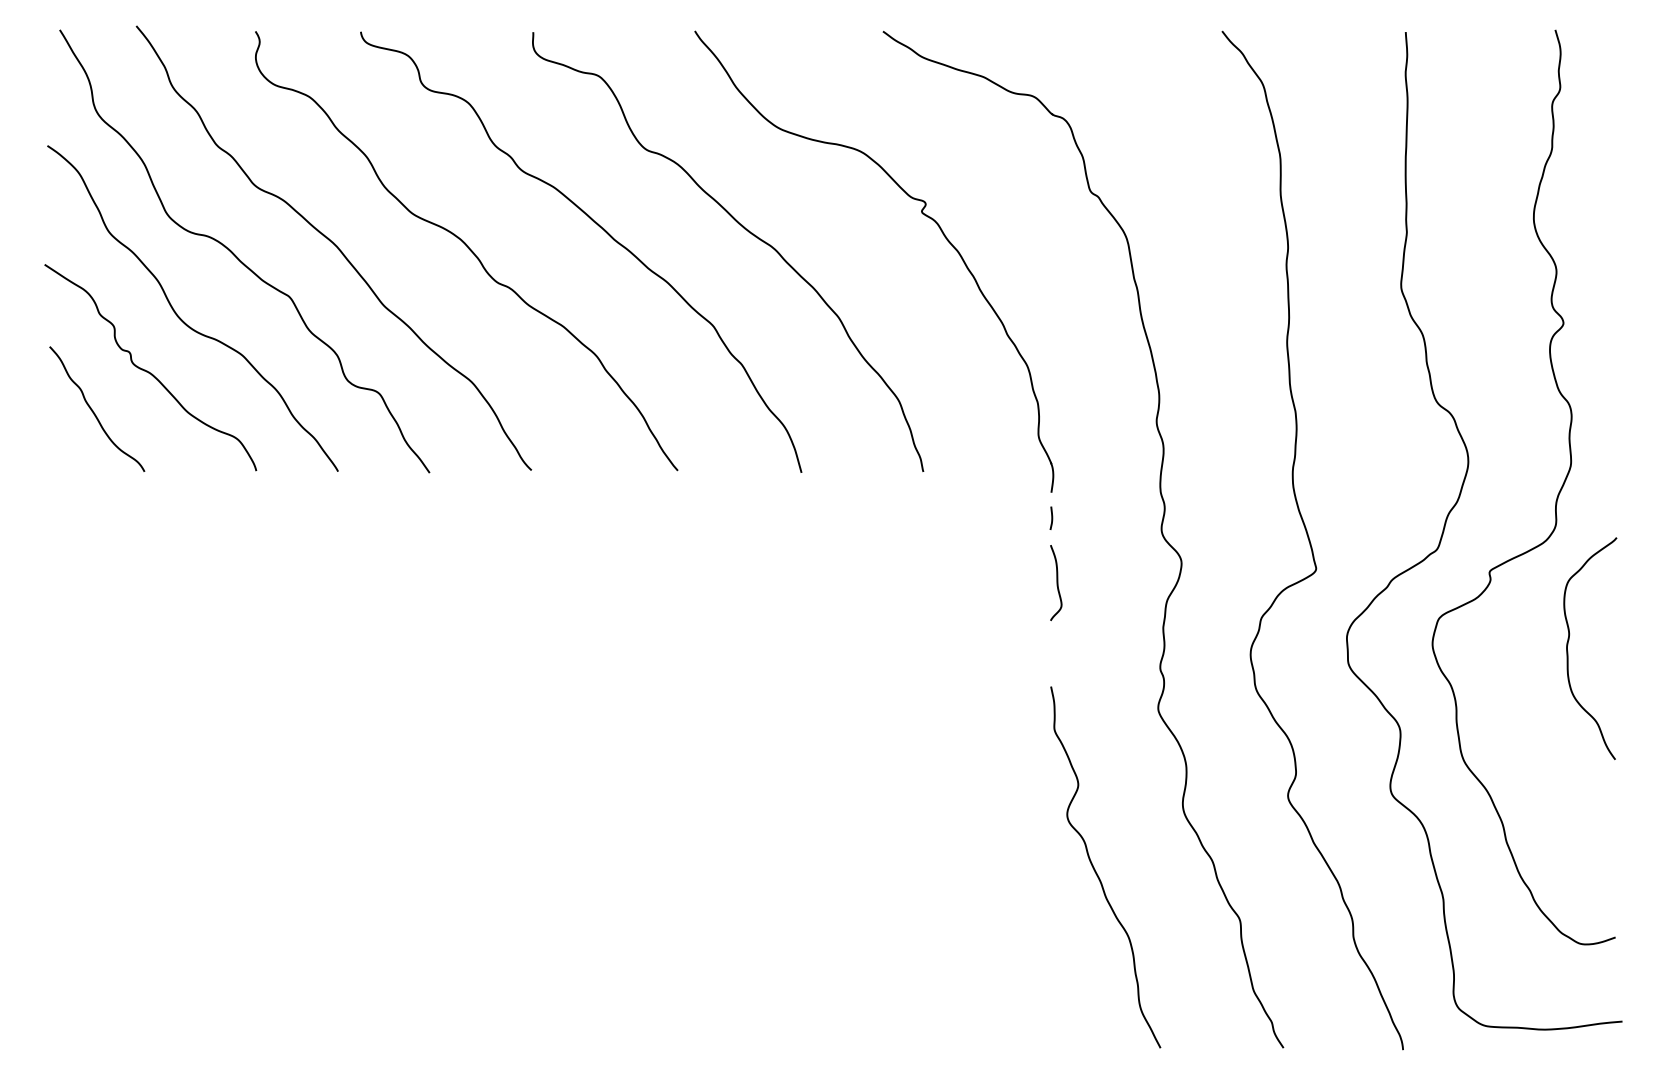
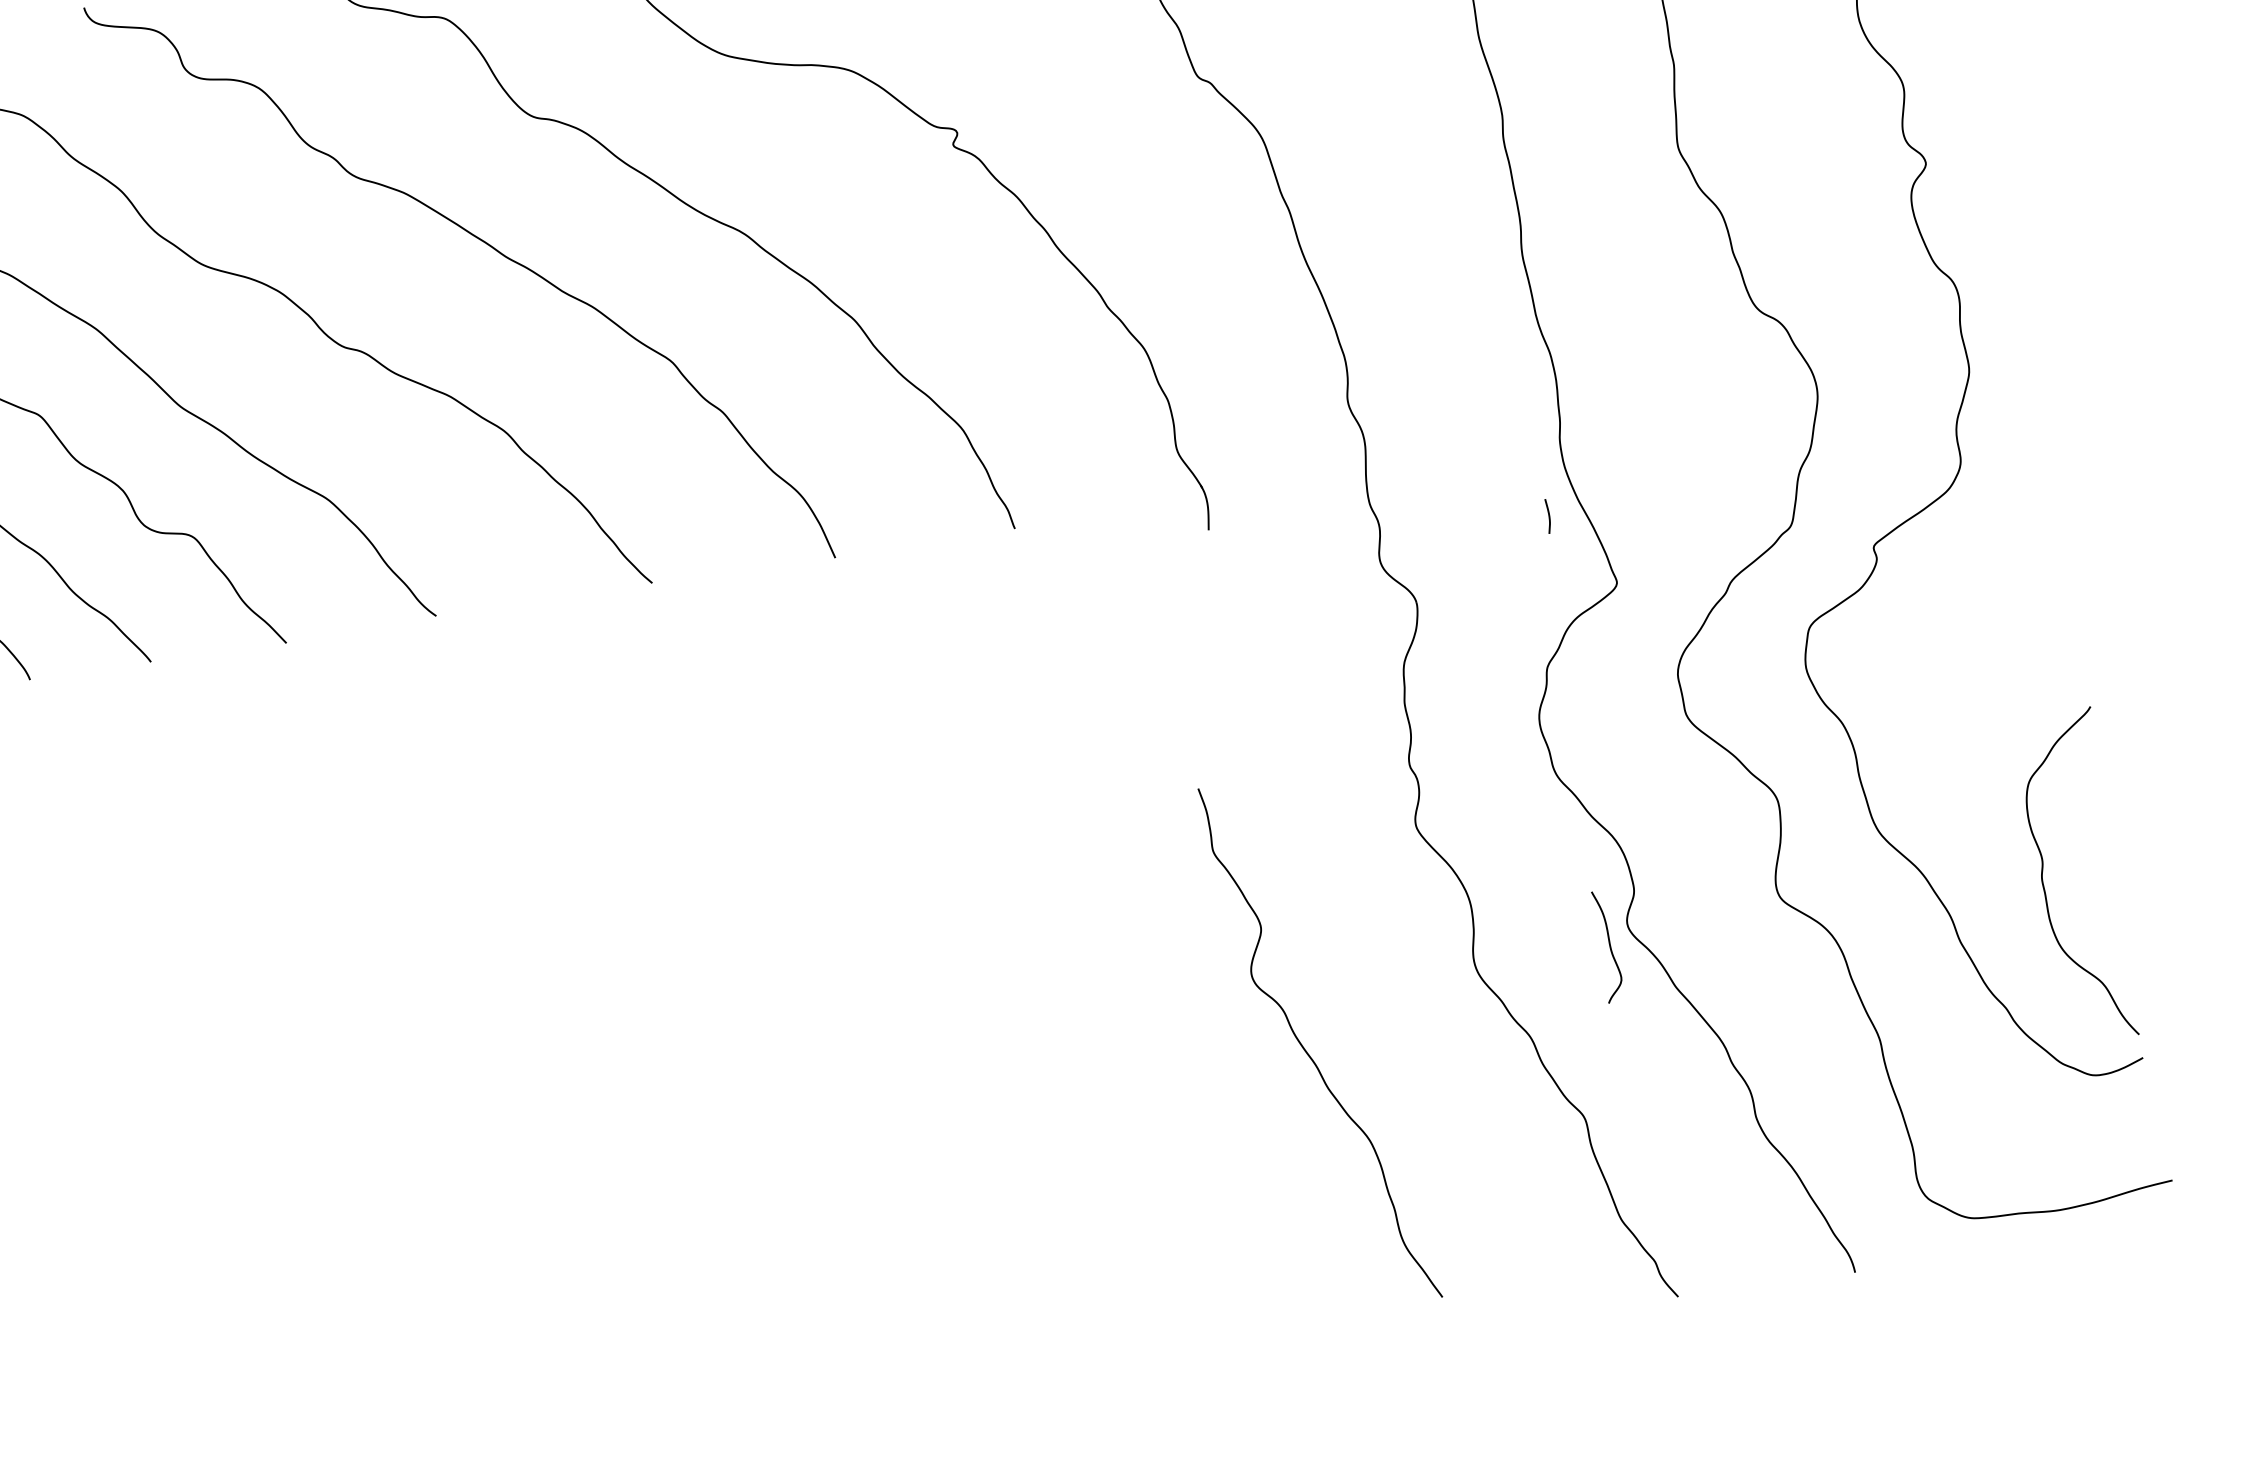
curve: (1051, 517) -> (1548, 515), moved
curve: (1056, 582) -> (1608, 945), moved
curve: (1568, 645) -> (2043, 876), moved
curve: (1096, 871) -> (1307, 1051), moved

